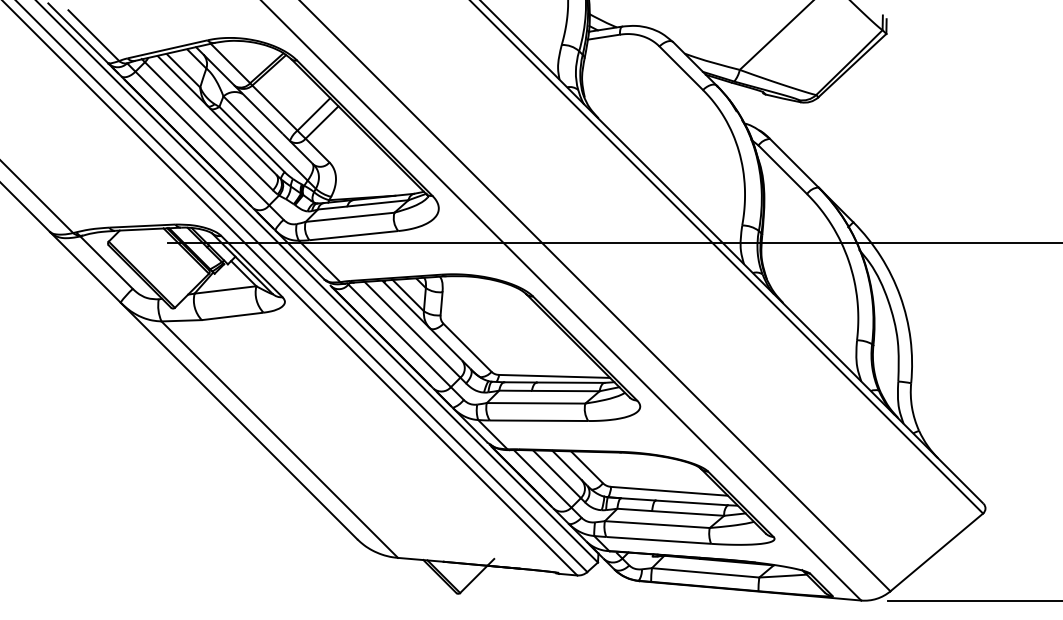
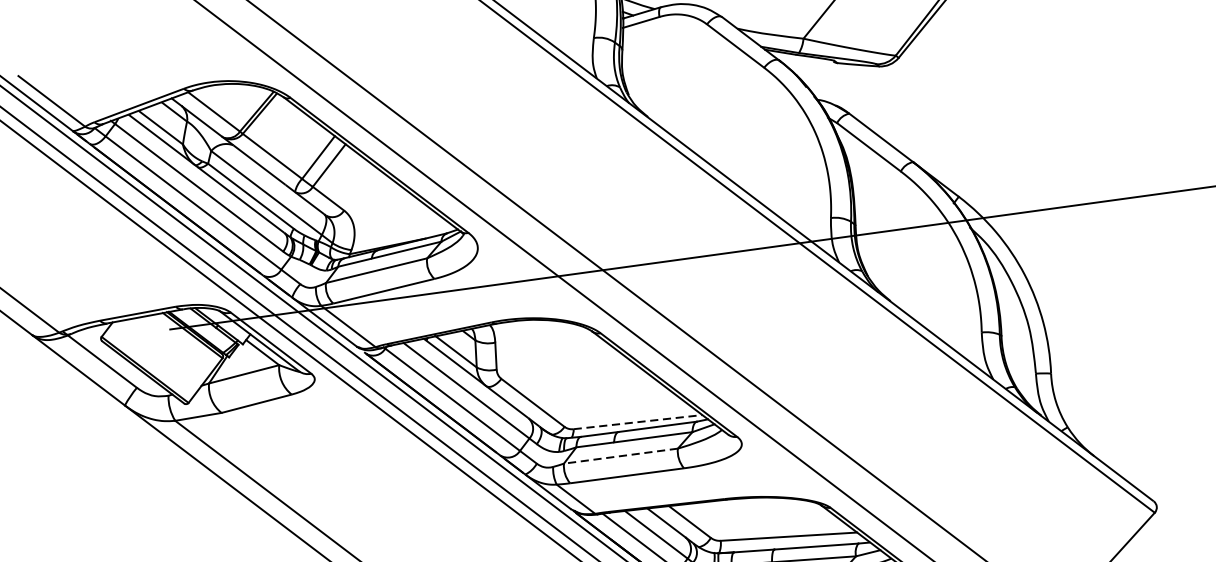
line: (554, 376) -> (637, 422), solid -> dashed
line: (535, 403) -> (620, 456), solid -> dashed

